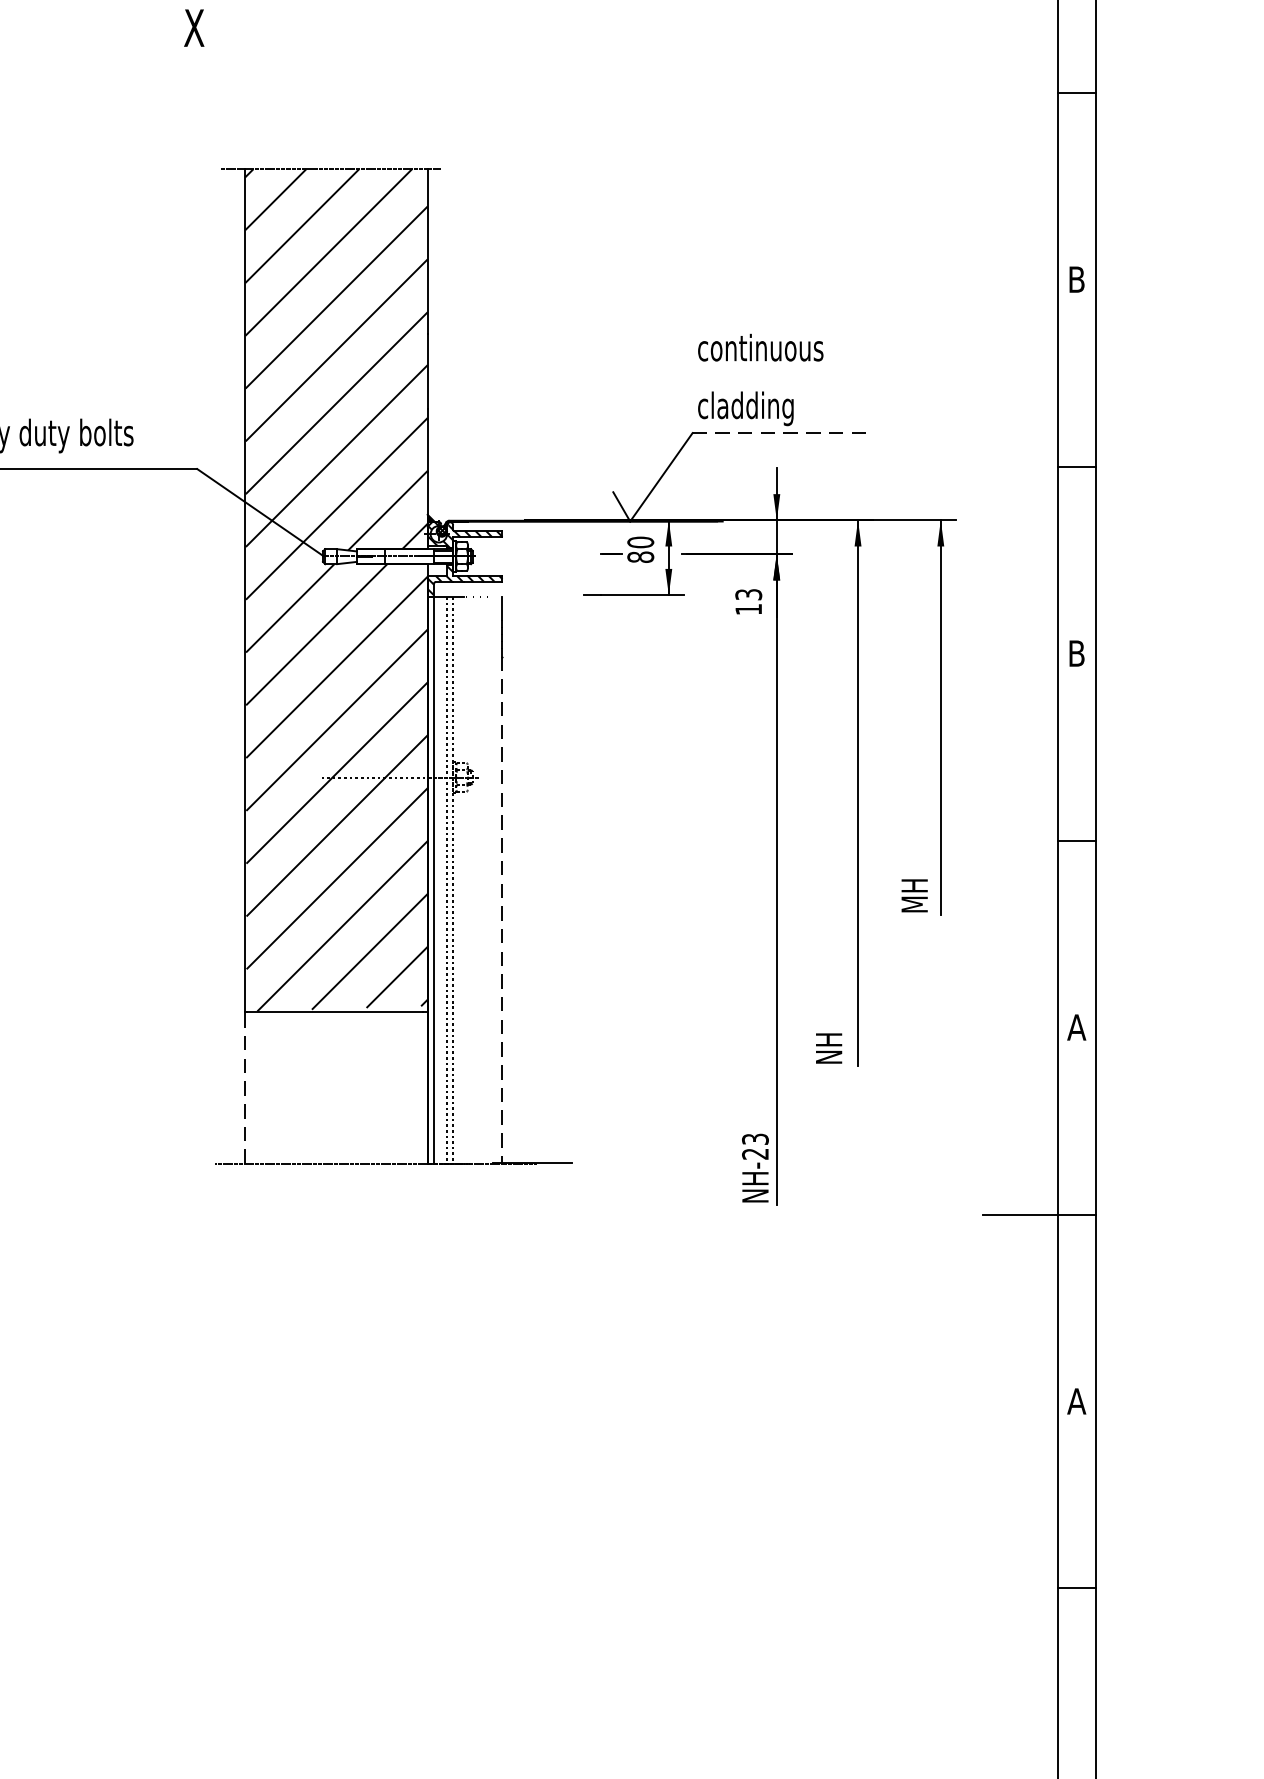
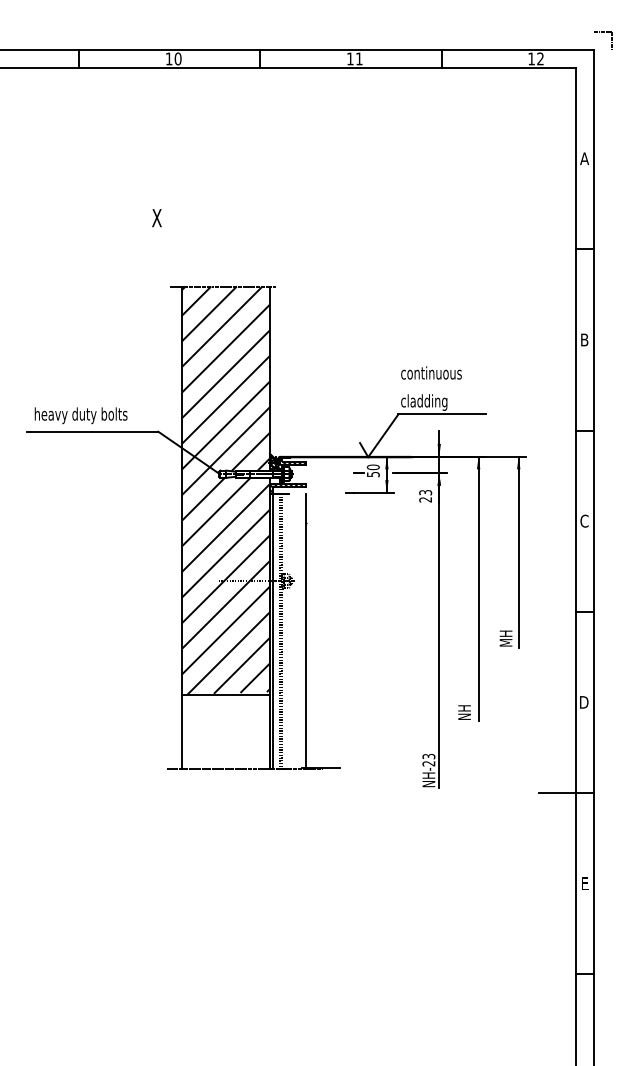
line: (781, 433) -> (441, 414), dashed -> solid
text: (639, 557) -> (372, 474), 80 -> 50
text: (748, 608) -> (425, 499), 13 -> 23
text: (1076, 652) -> (584, 520), B -> C
line: (502, 910) -> (306, 645), dashed -> solid
text: (1076, 1027) -> (584, 702), A -> D
line: (244, 1087) -> (181, 731), dashed -> solid
text: (1076, 1401) -> (584, 883), A -> E

